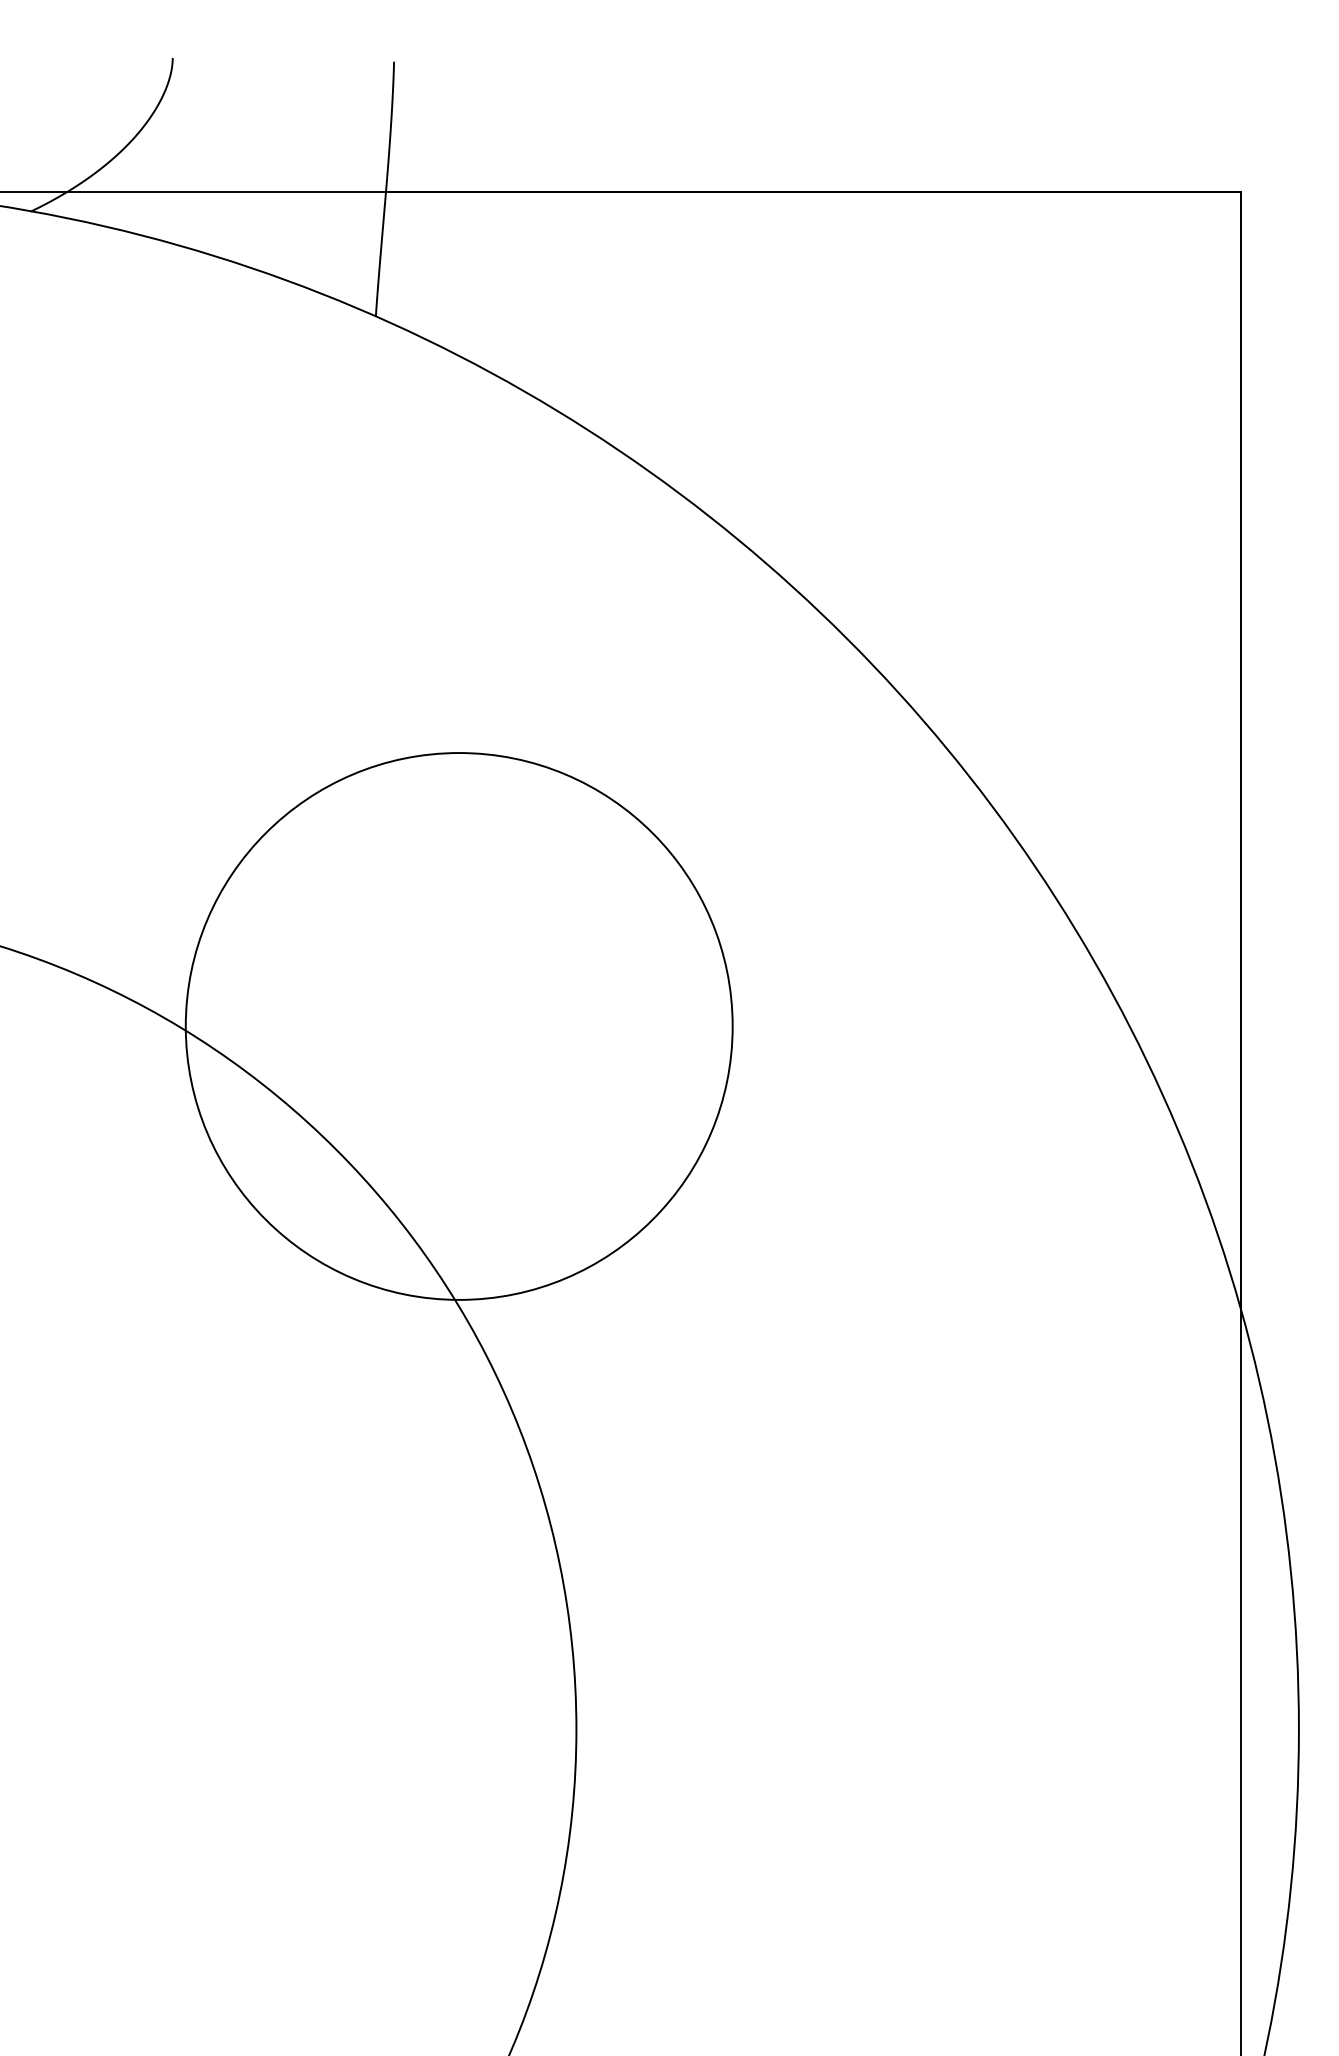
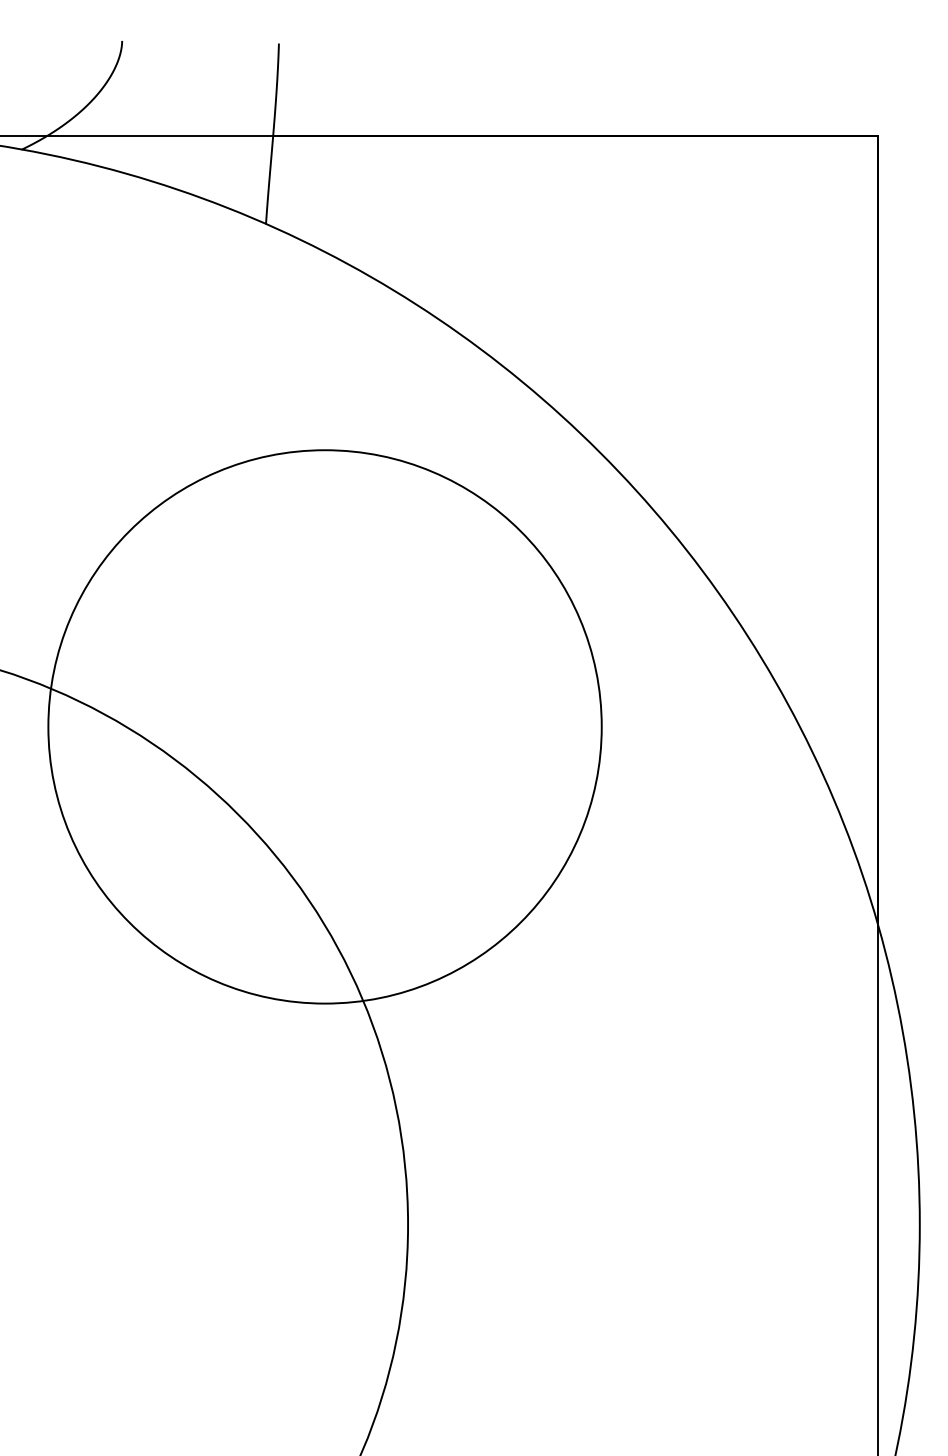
circle: (458, 1026) -> (324, 726), size x1.43

